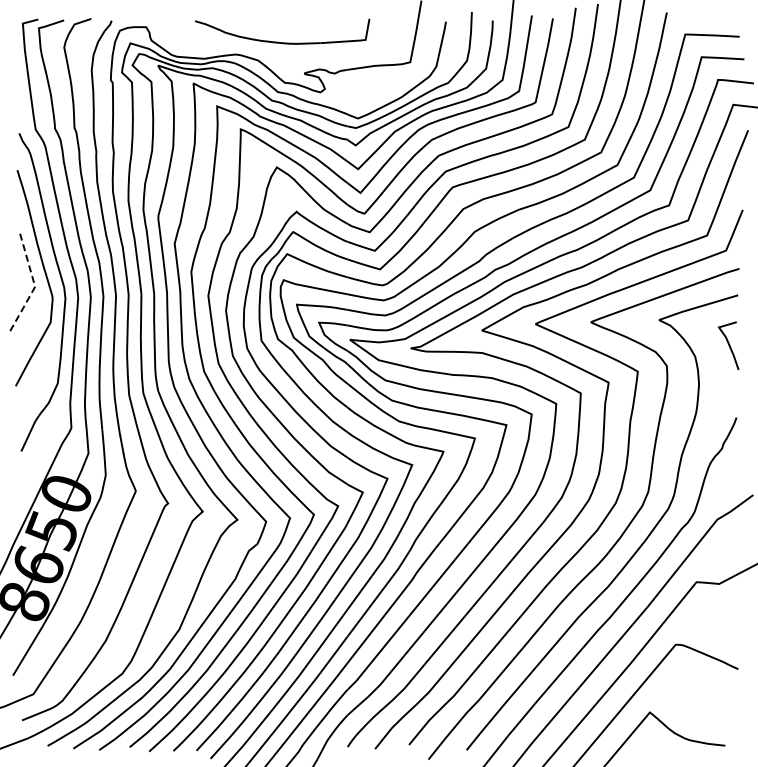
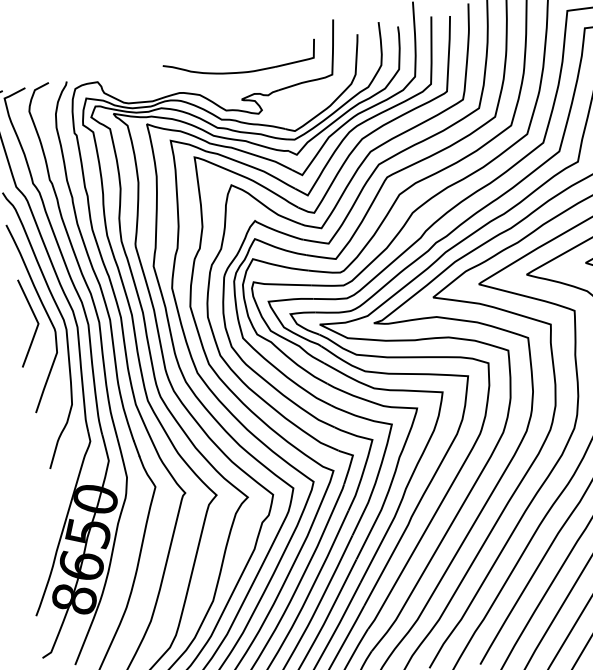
part: (278, 41) -> (238, 71), moved
line: (35, 286) -> (38, 323), dashed -> solid

